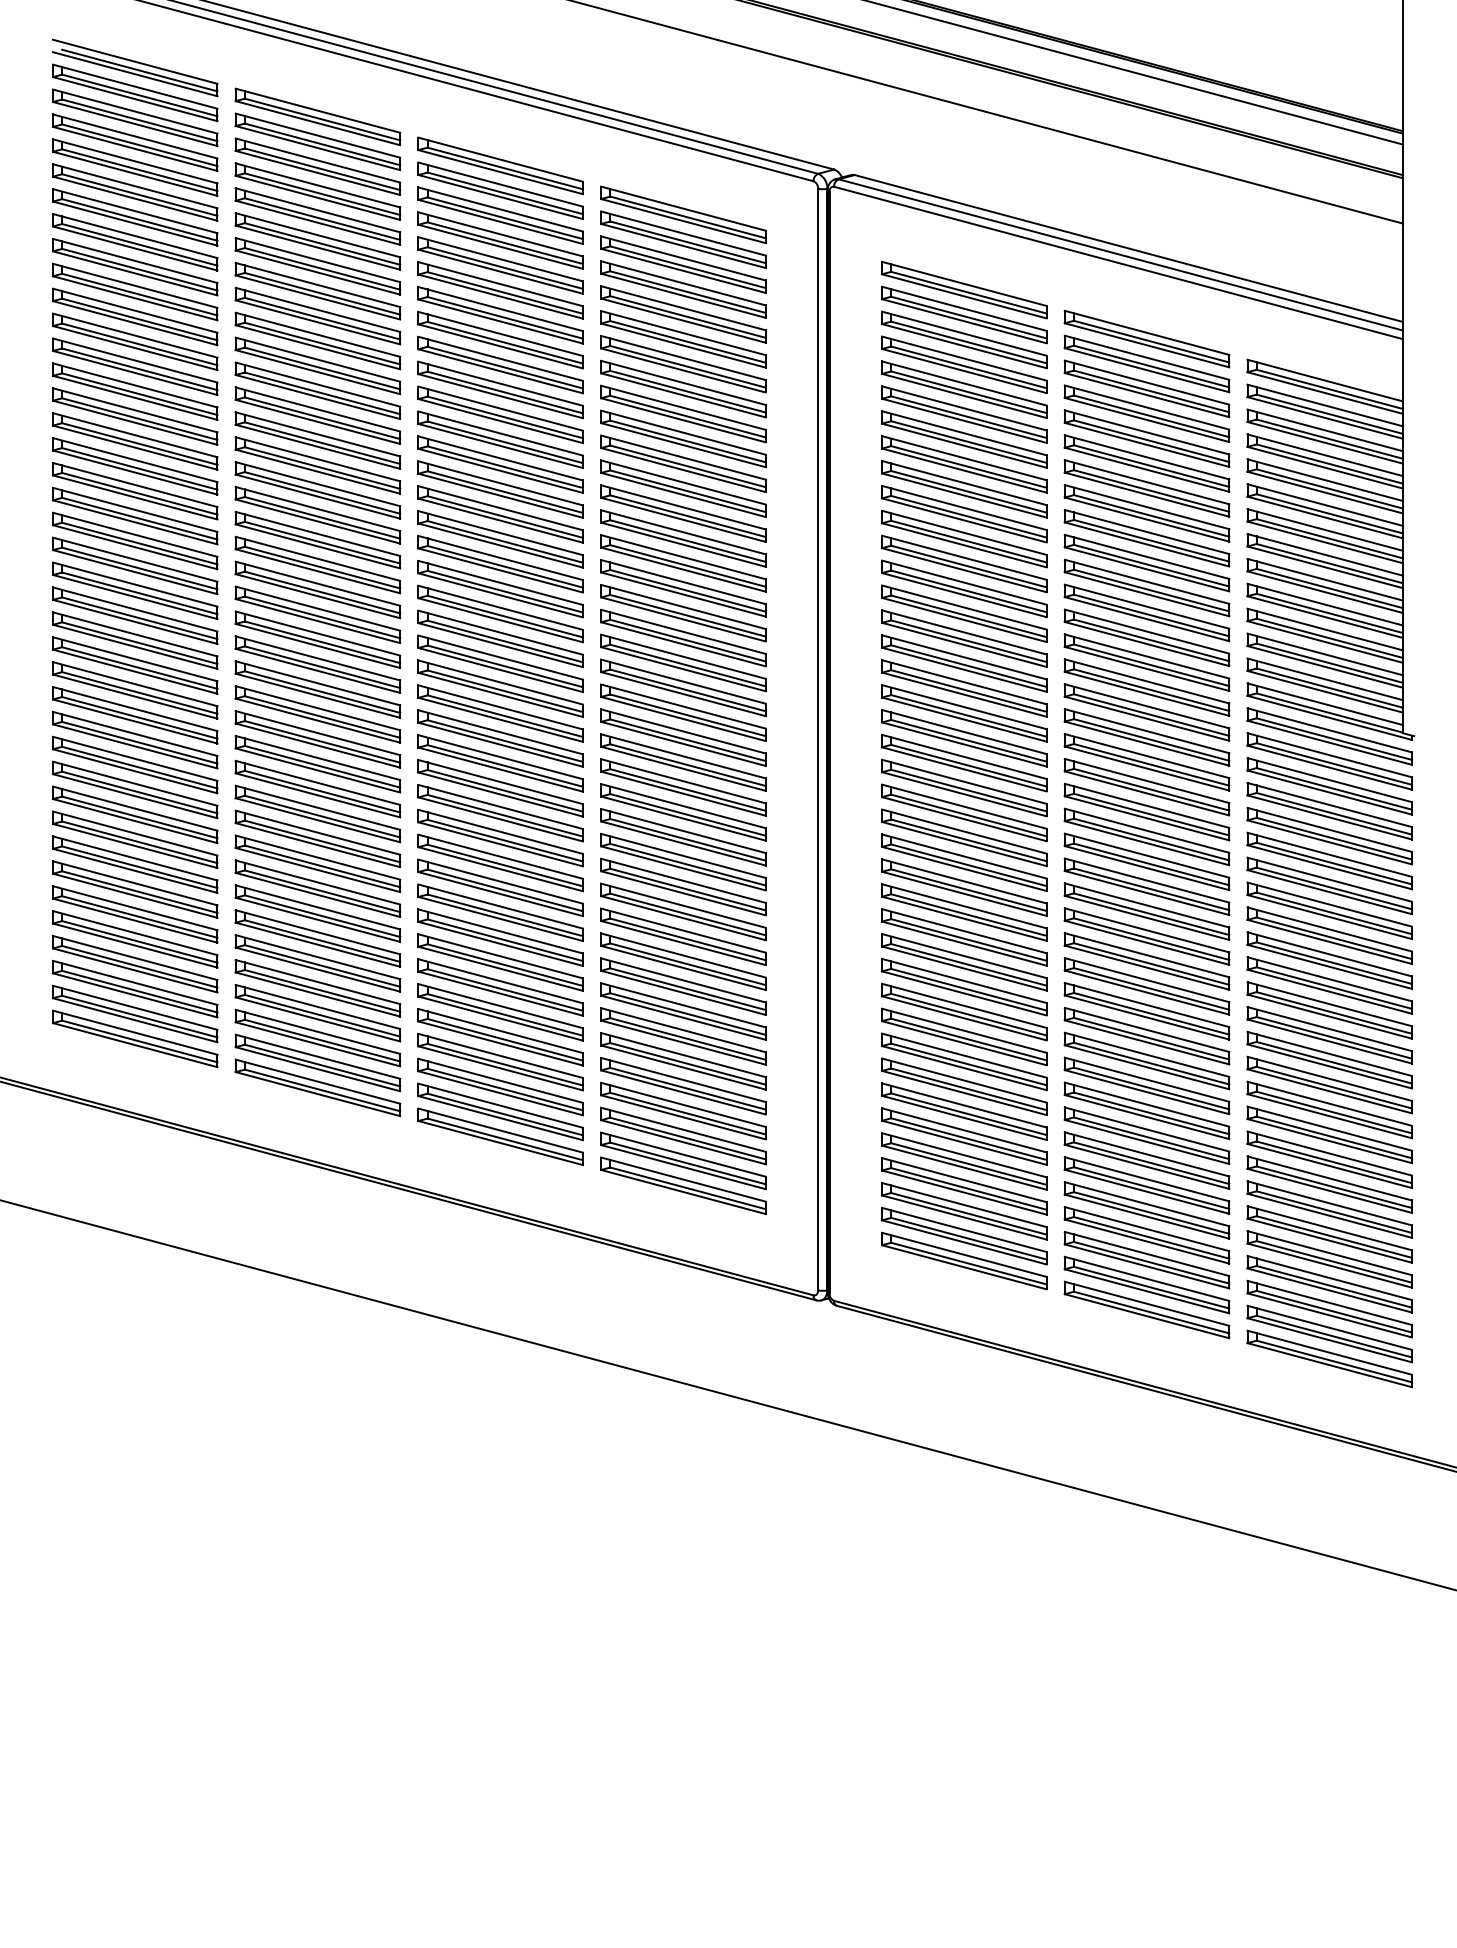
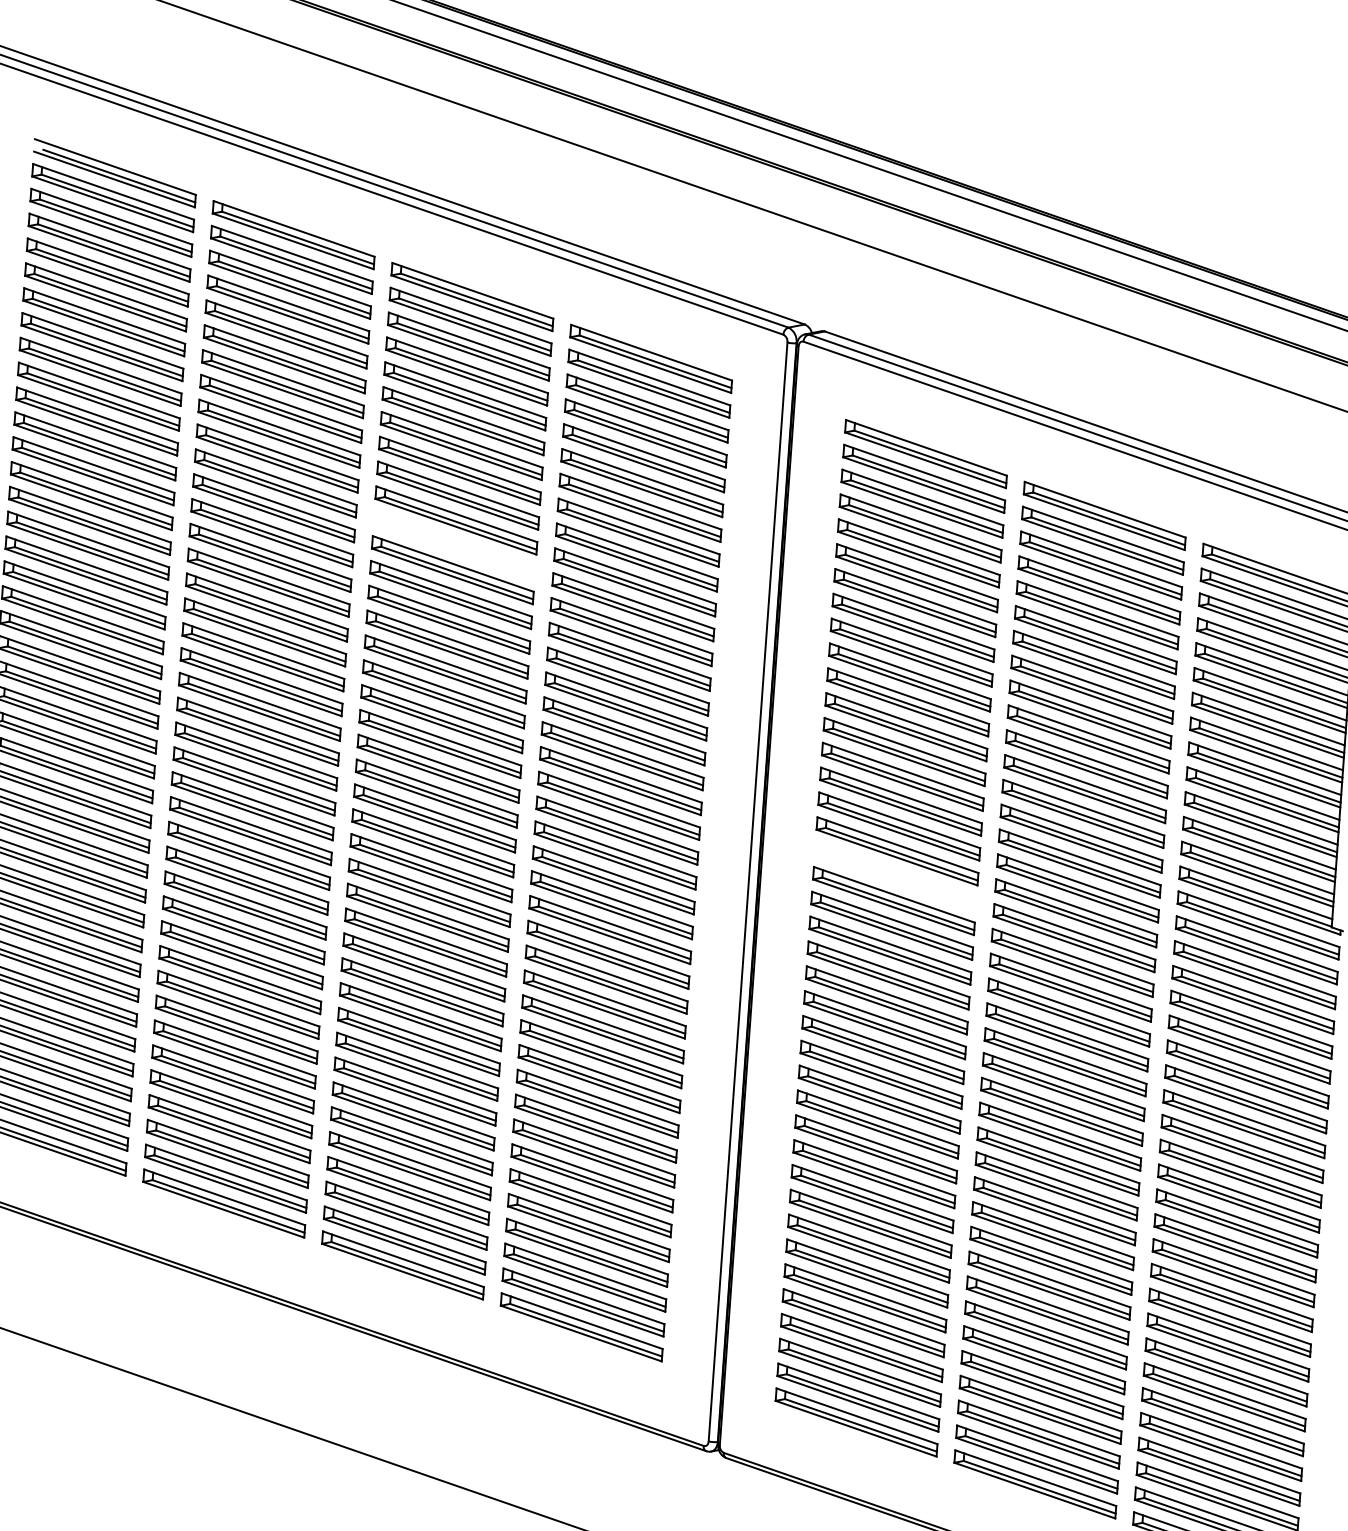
part: (500, 414) -> (454, 544), removed
part: (964, 713) -> (895, 876), removed

